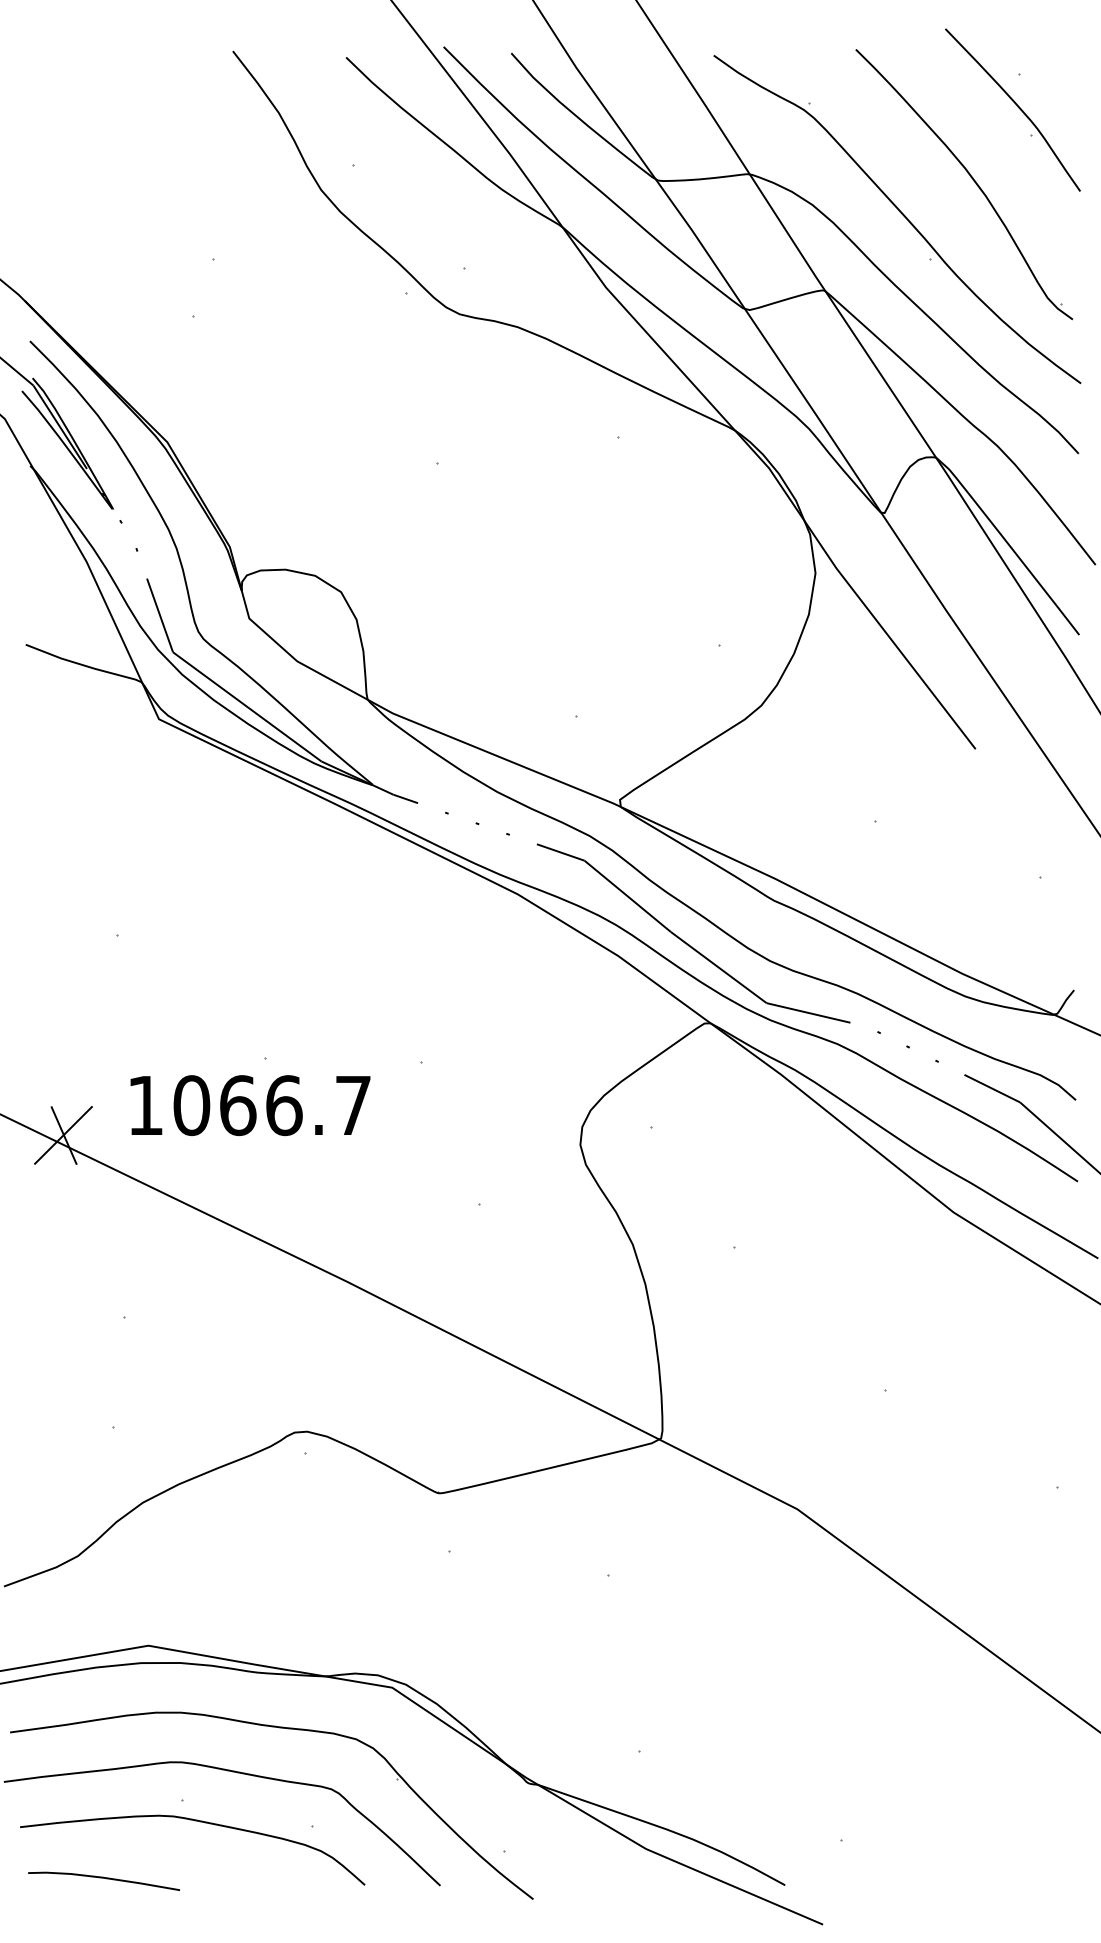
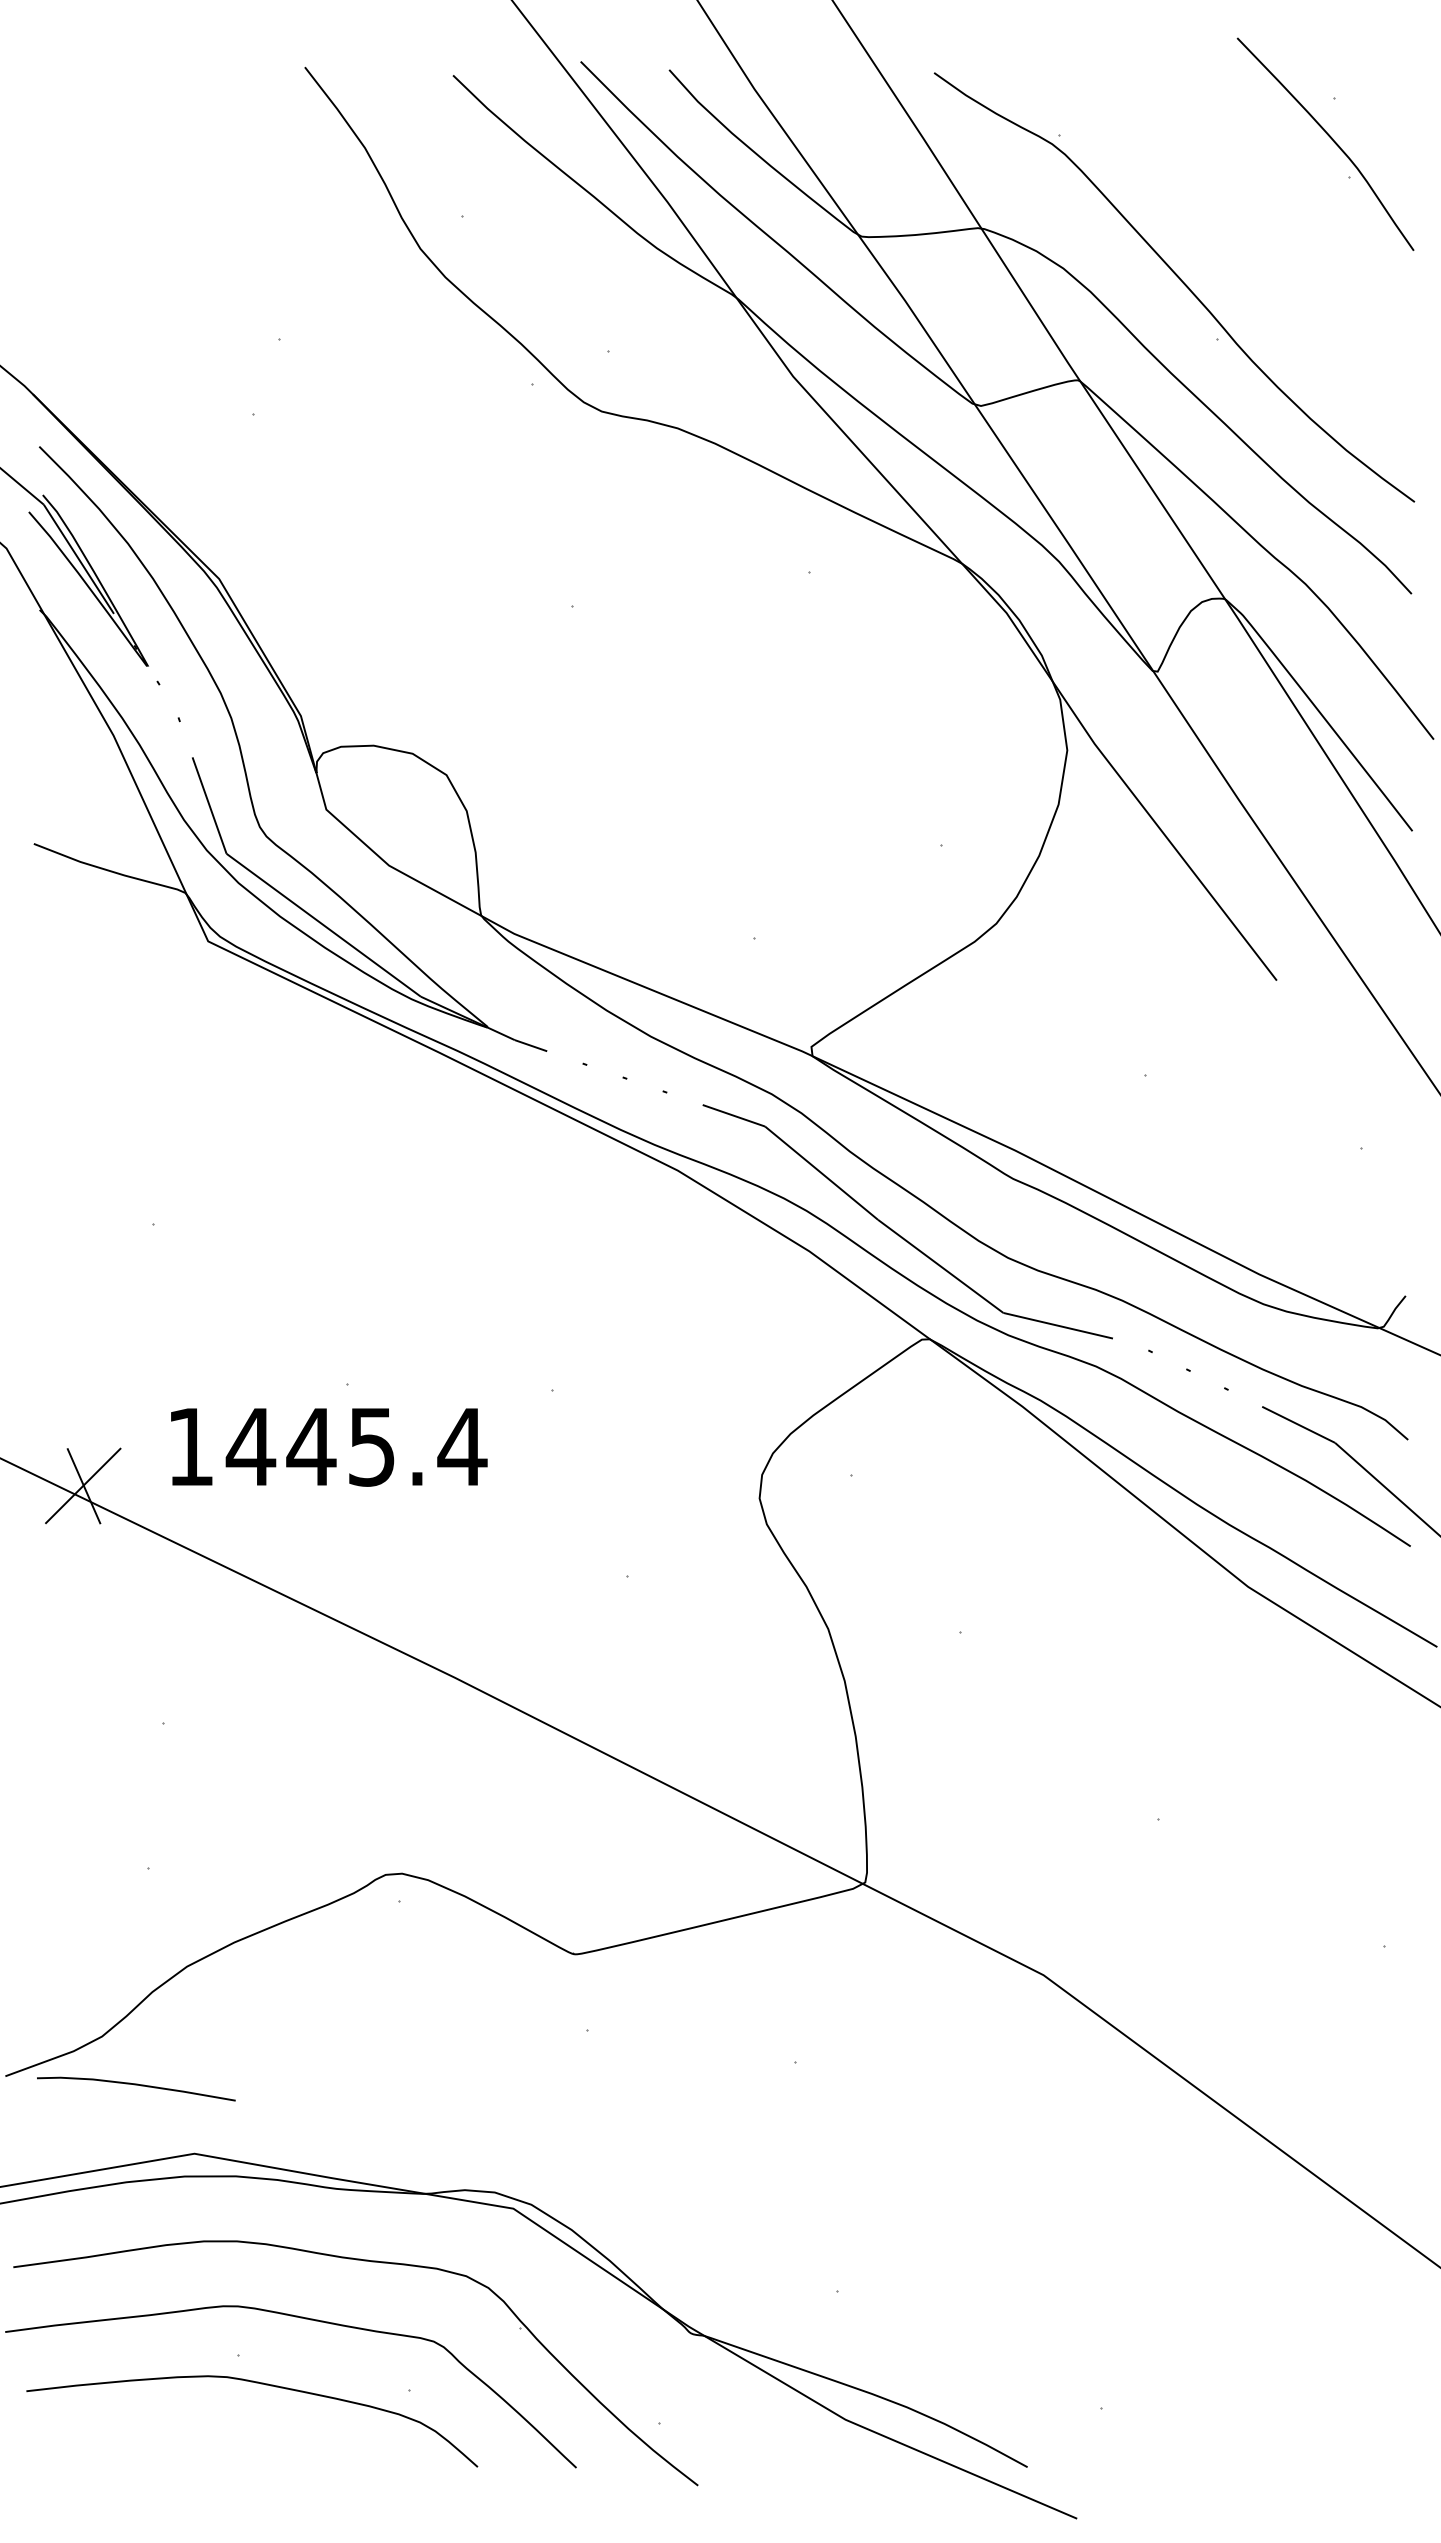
part: (970, 177) -> (1270, 232), removed
text: (272, 1105) -> (356, 1446), 1066.7 -> 1445.4
curve: (104, 1878) -> (136, 2085), moved

